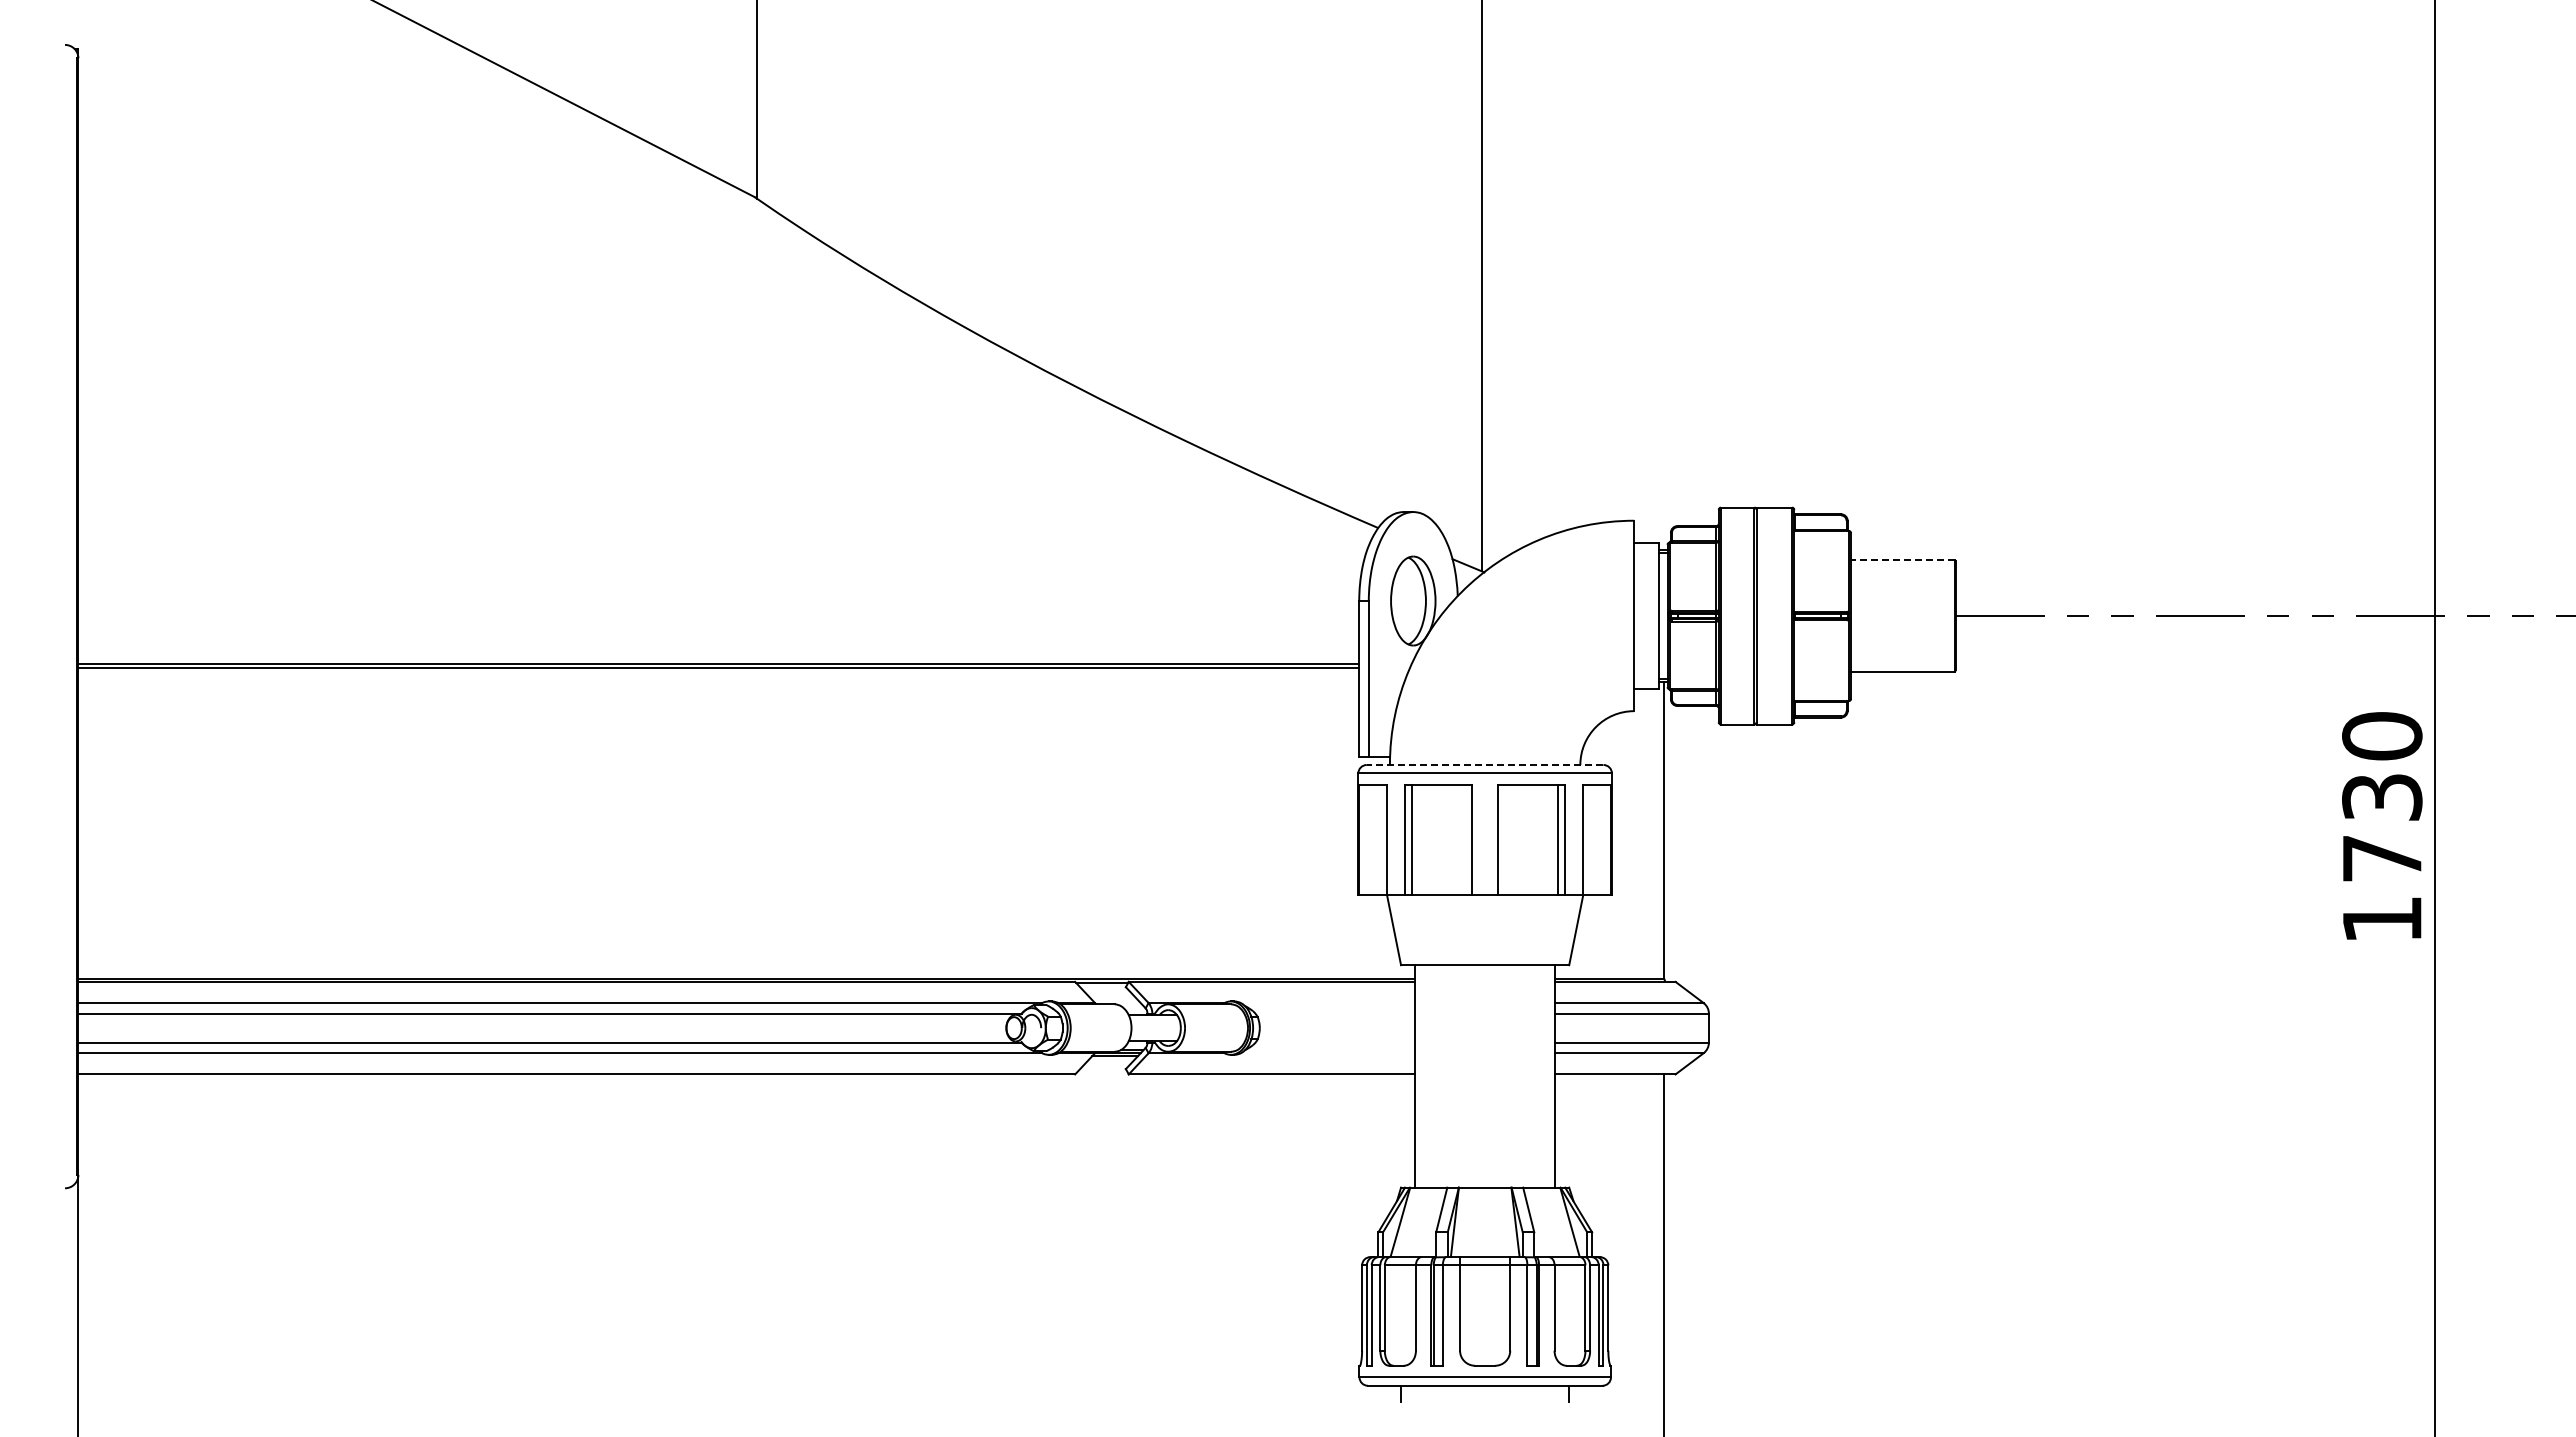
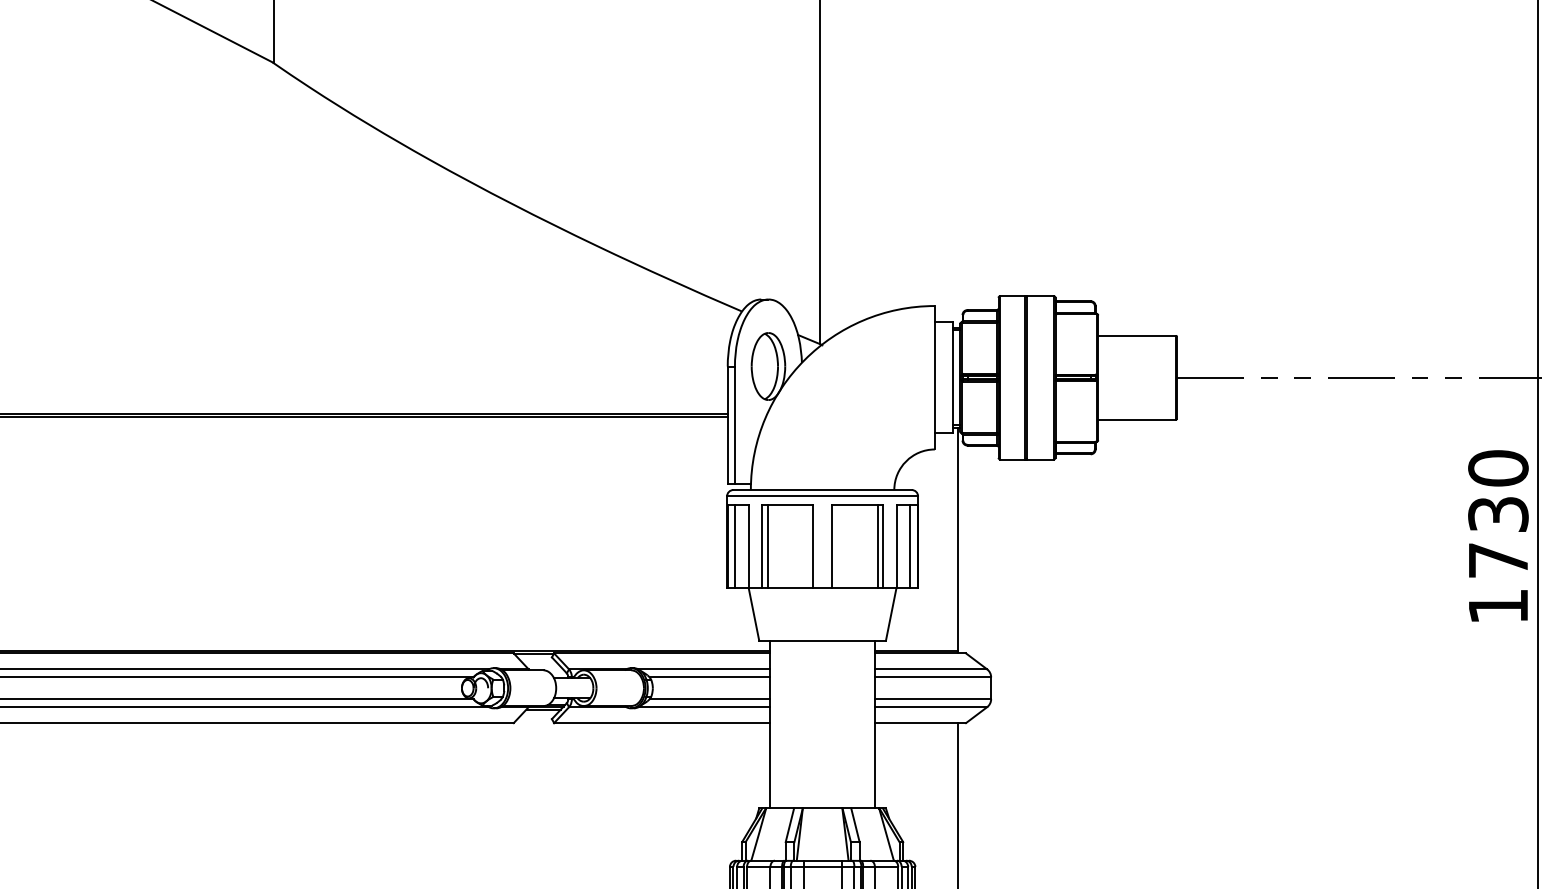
line: (1902, 560) -> (1136, 335), dashed -> solid
line: (1484, 764) -> (822, 489), dashed -> solid
line: (1369, 840) -> (735, 546), added
line: (1601, 840) -> (910, 546), added
line: (1327, 1003) -> (703, 669), added
line: (1335, 1013) -> (709, 677), added
line: (1335, 1042) -> (709, 699), added
line: (1327, 1053) -> (703, 707), added

